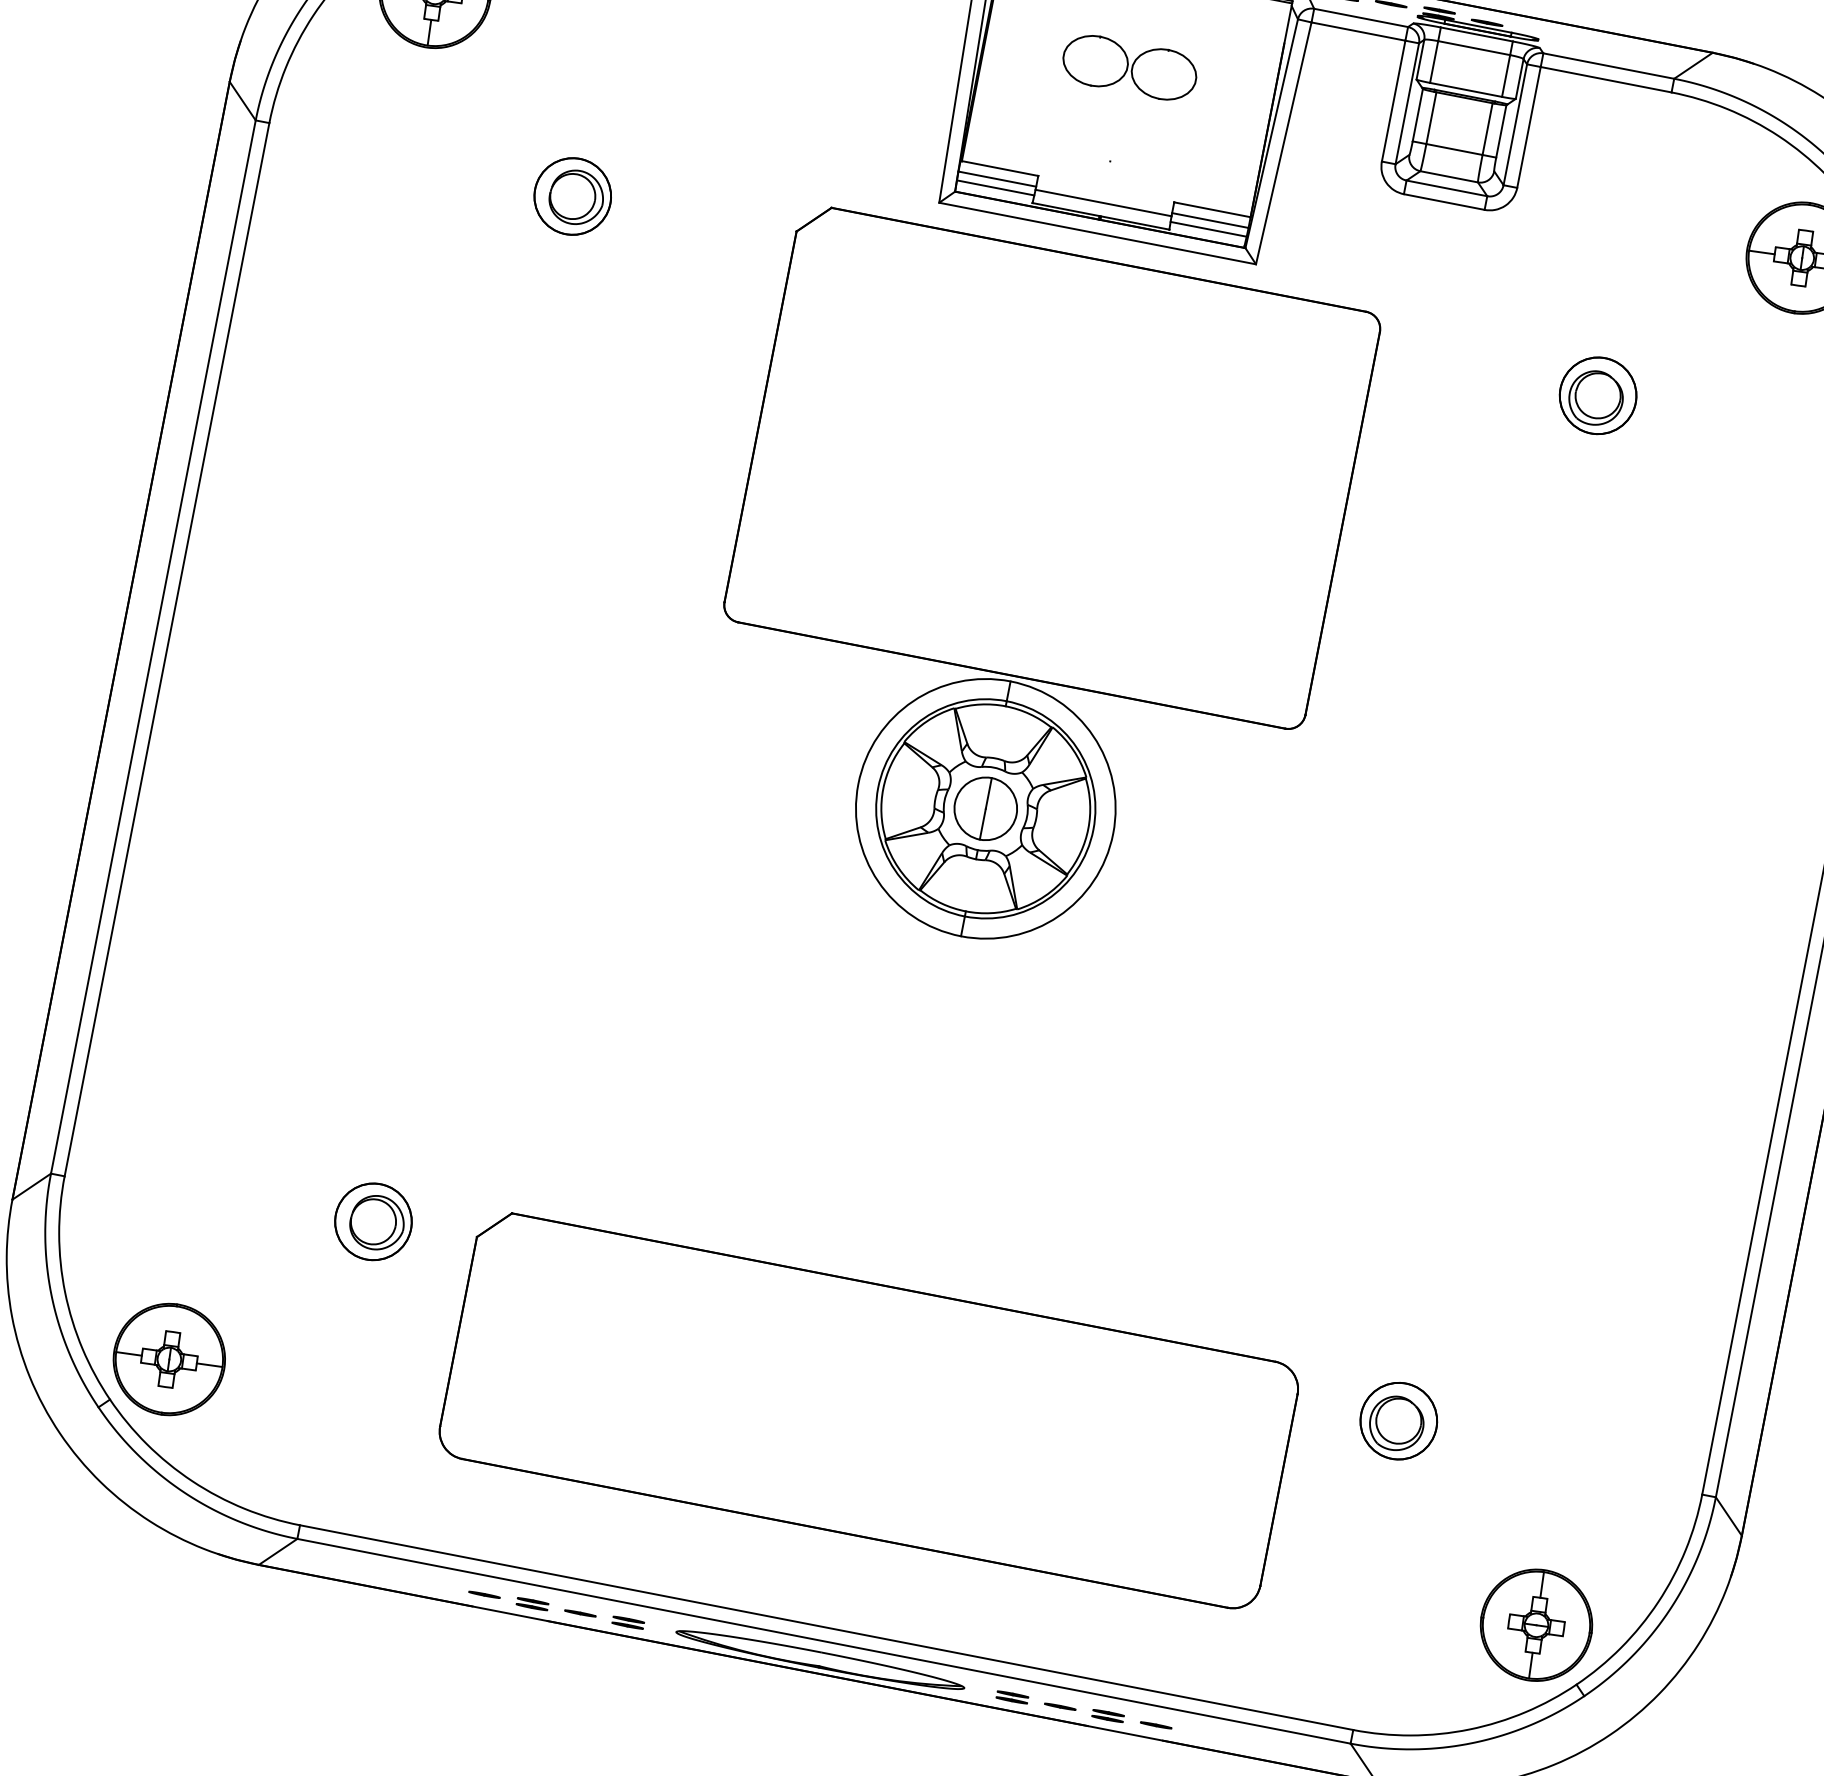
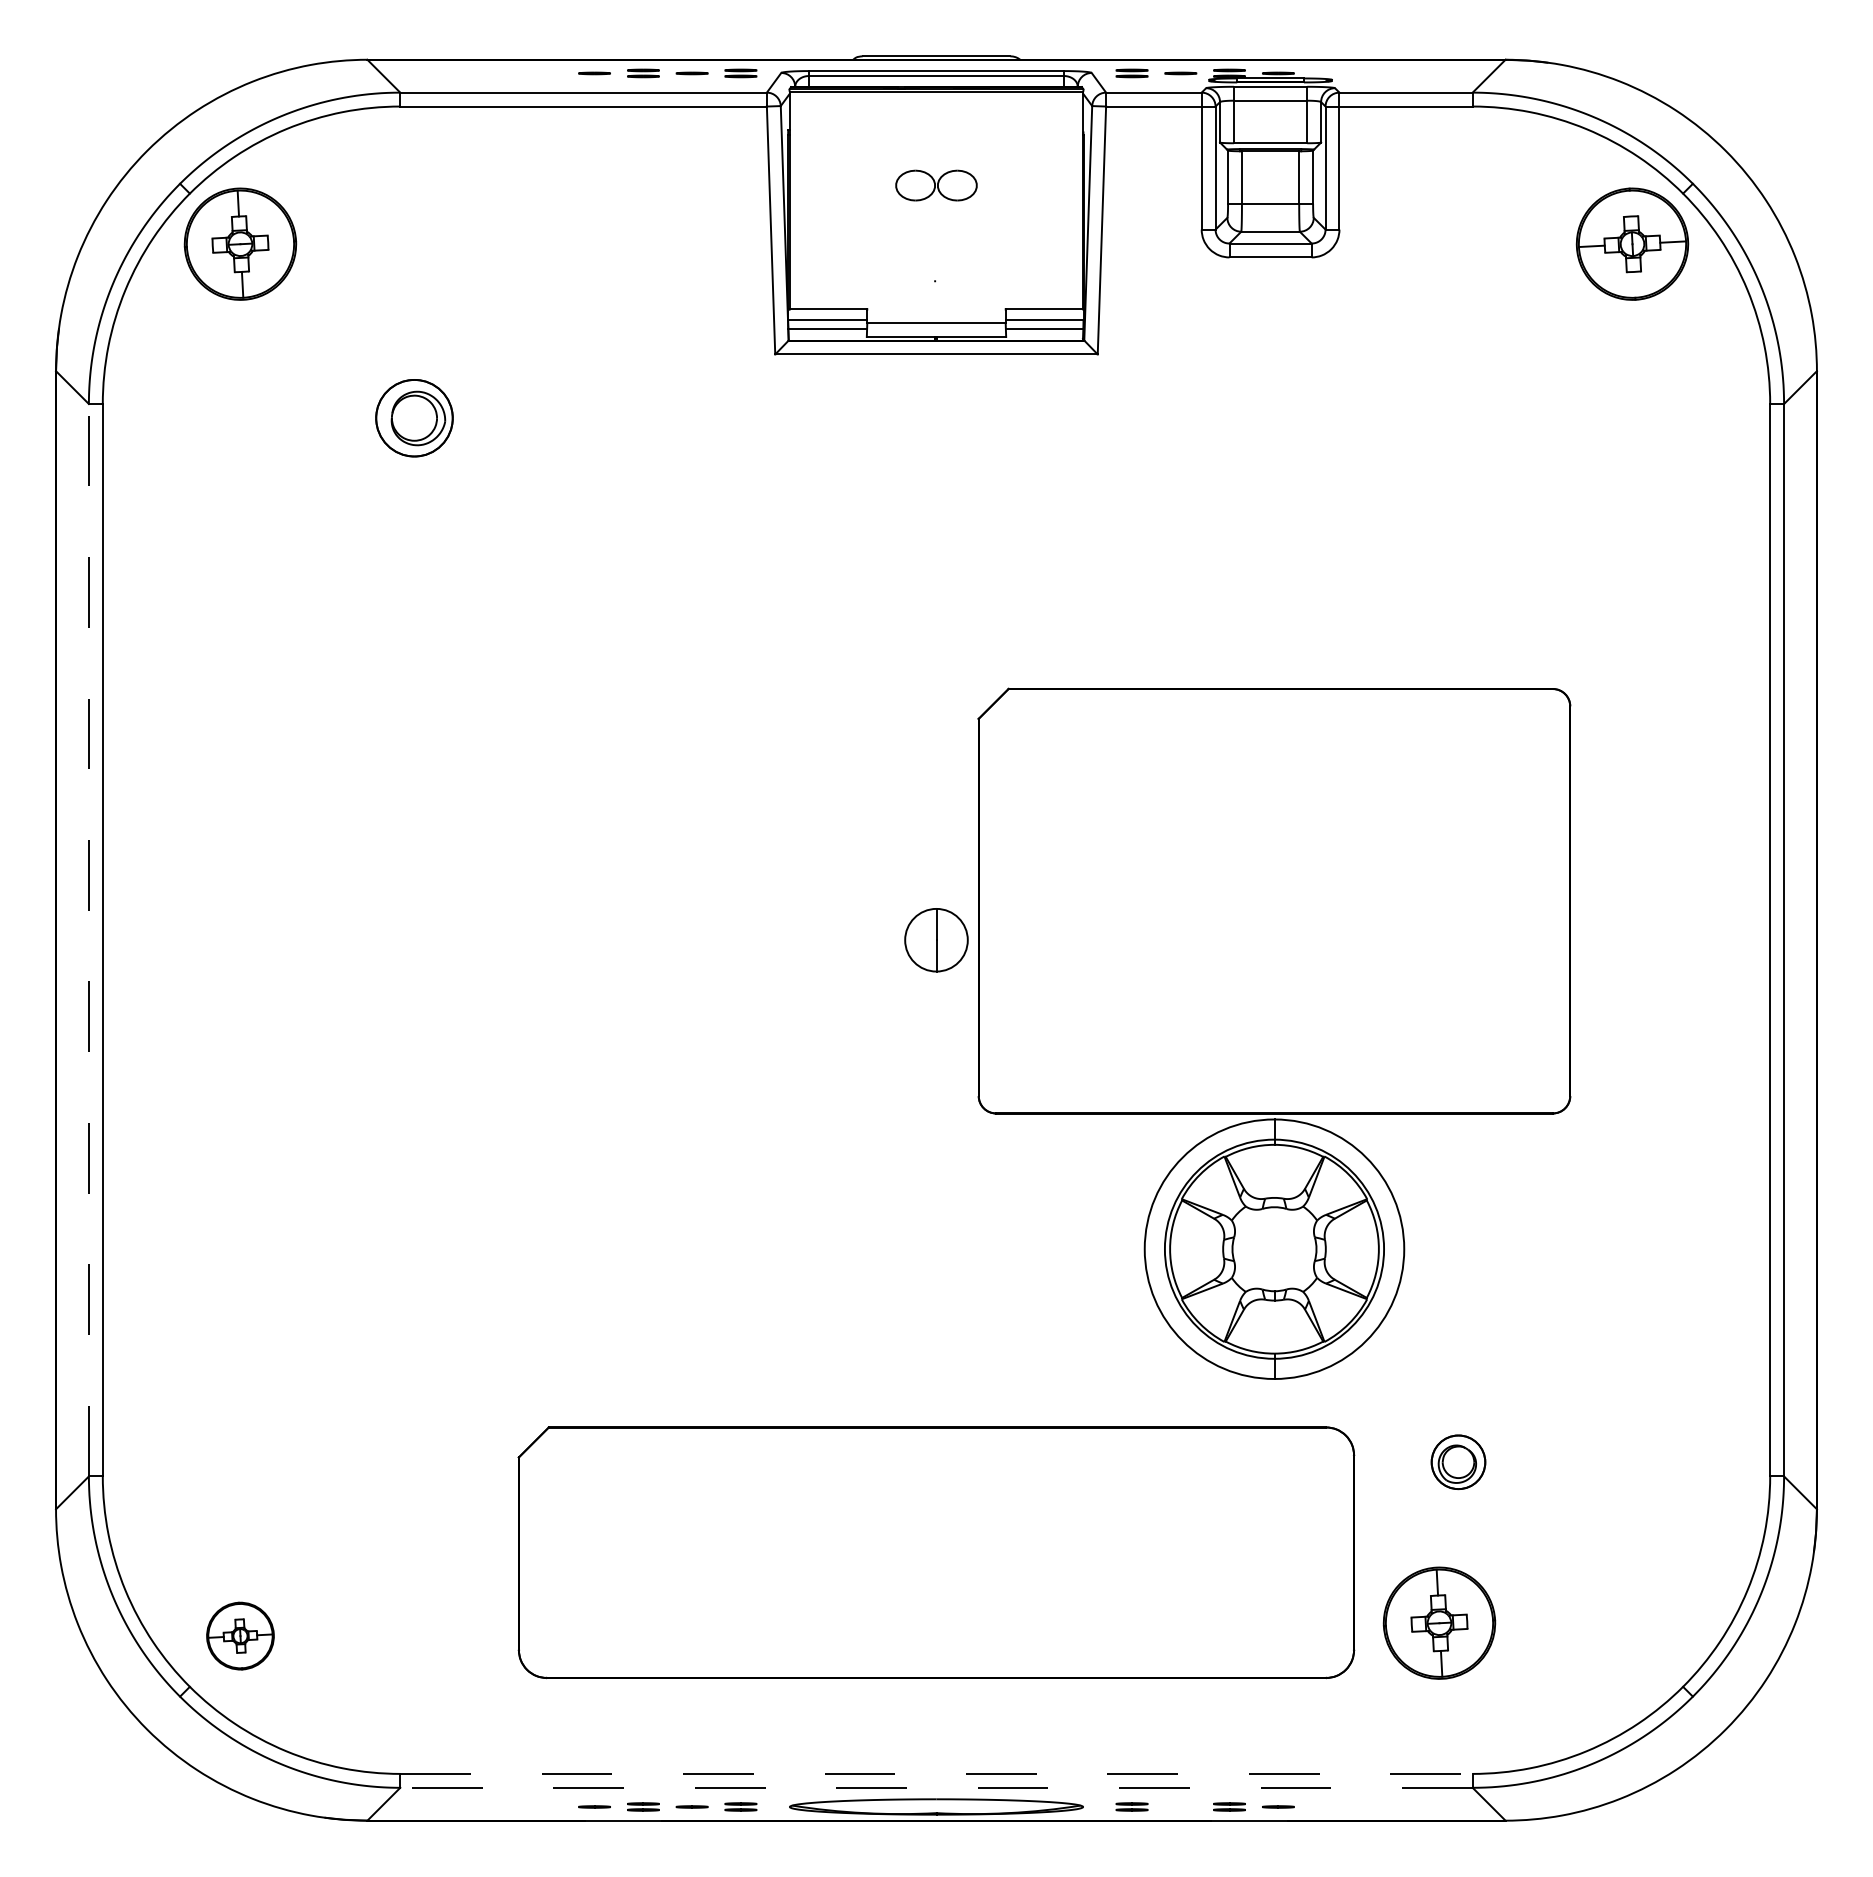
part: (1129, 67) -> (936, 185), size x0.6
part: (1598, 396) -> (1458, 418), removed
part: (1027, 596) -> (1274, 1033), moved
line: (153, 646) -> (88, 939), solid -> dashed
part: (373, 1222) -> (414, 1462), removed
part: (169, 1358) -> (240, 1635), size x0.6
part: (1398, 1421) -> (1458, 1462), size x0.7
part: (1536, 1624) -> (1439, 1622), moved
line: (826, 1627) -> (936, 1773), solid -> dashed
line: (824, 1640) -> (936, 1787), solid -> dashed
line: (1060, 1706) -> (1180, 1806), removed

